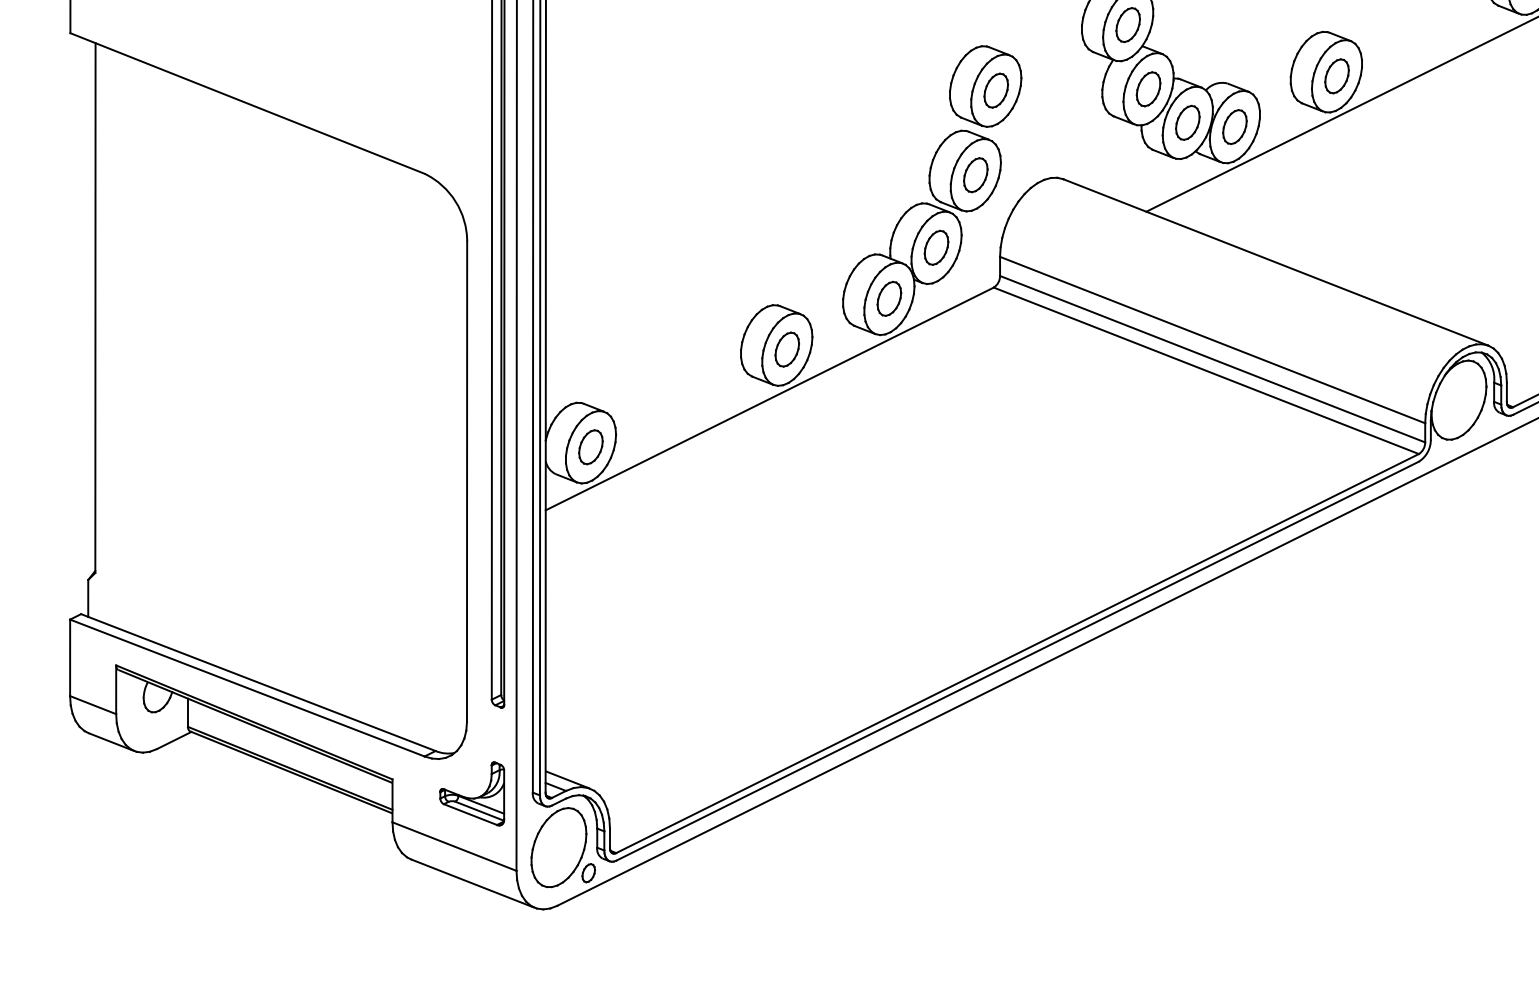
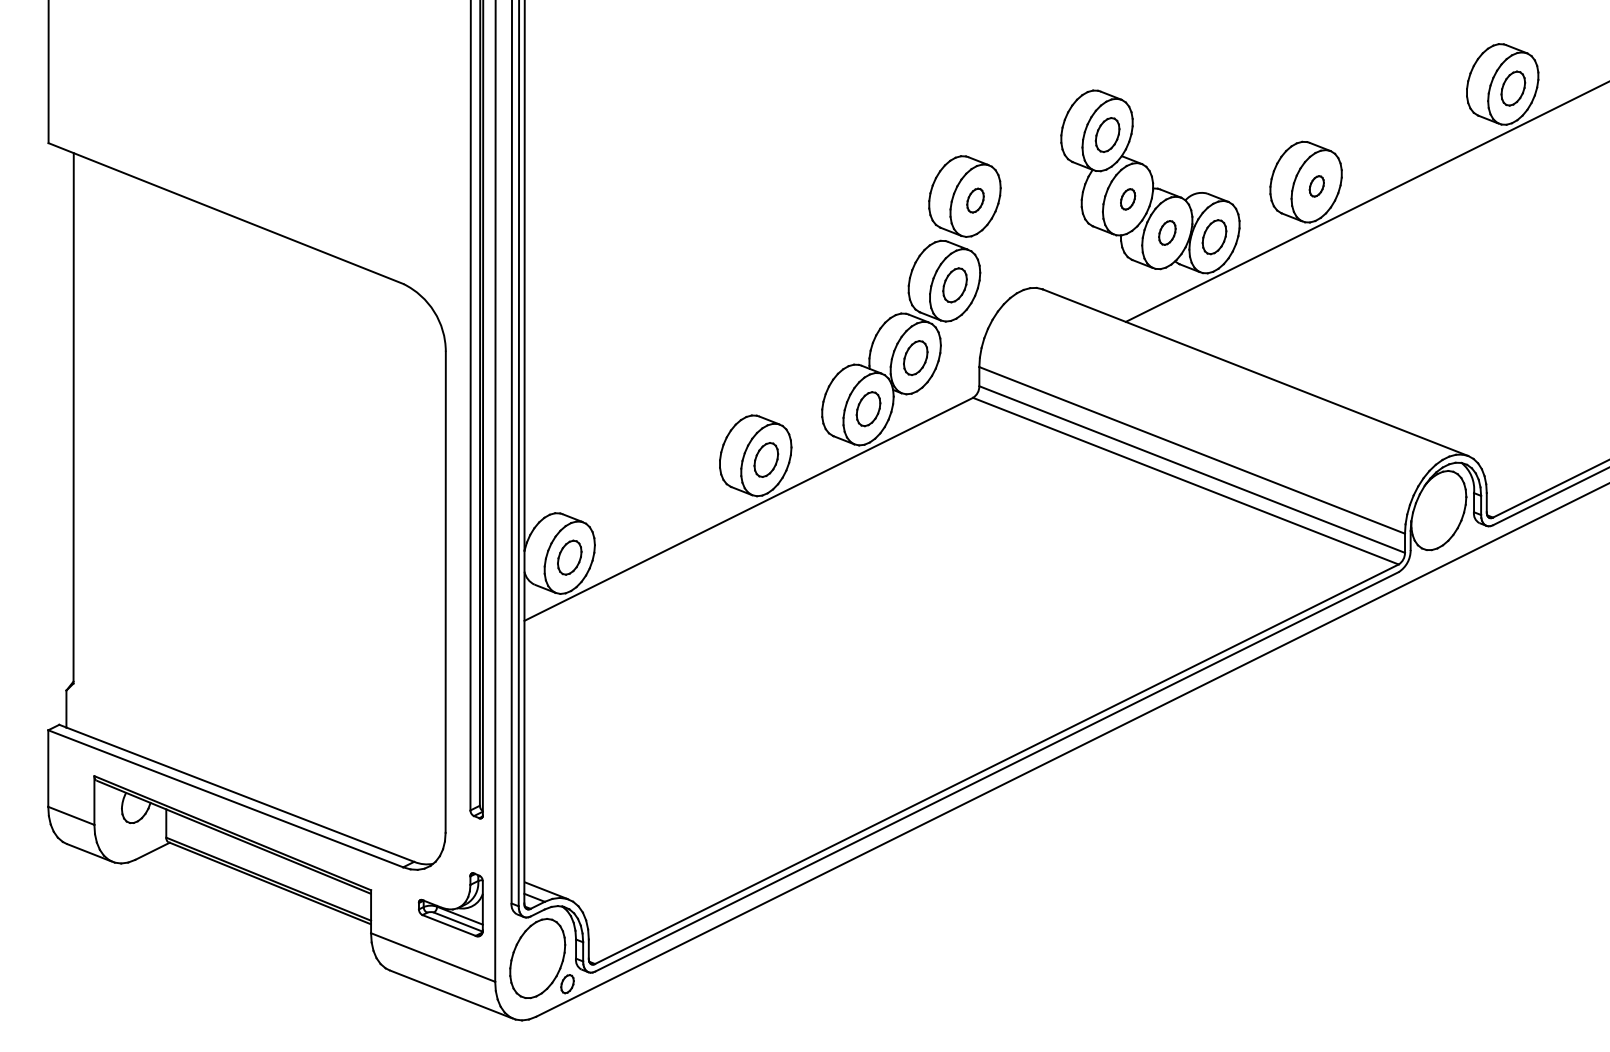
part: (1336, 76) -> (1316, 186), size x0.6
part: (1148, 89) -> (1127, 199), size x0.6
part: (996, 90) -> (975, 200), size x0.7
part: (1187, 122) -> (1167, 232), size x0.7

